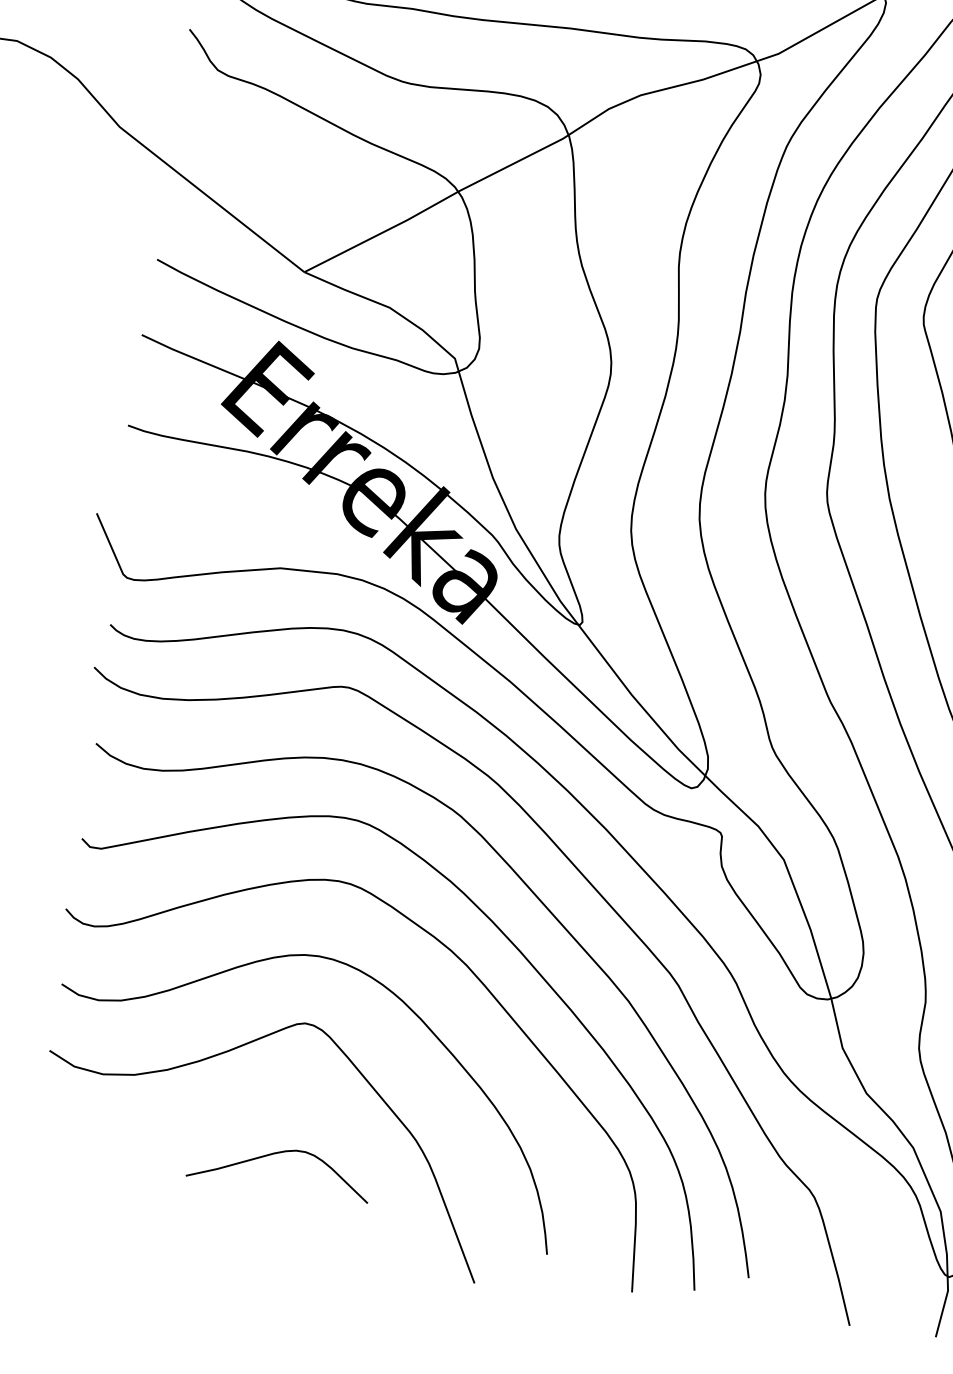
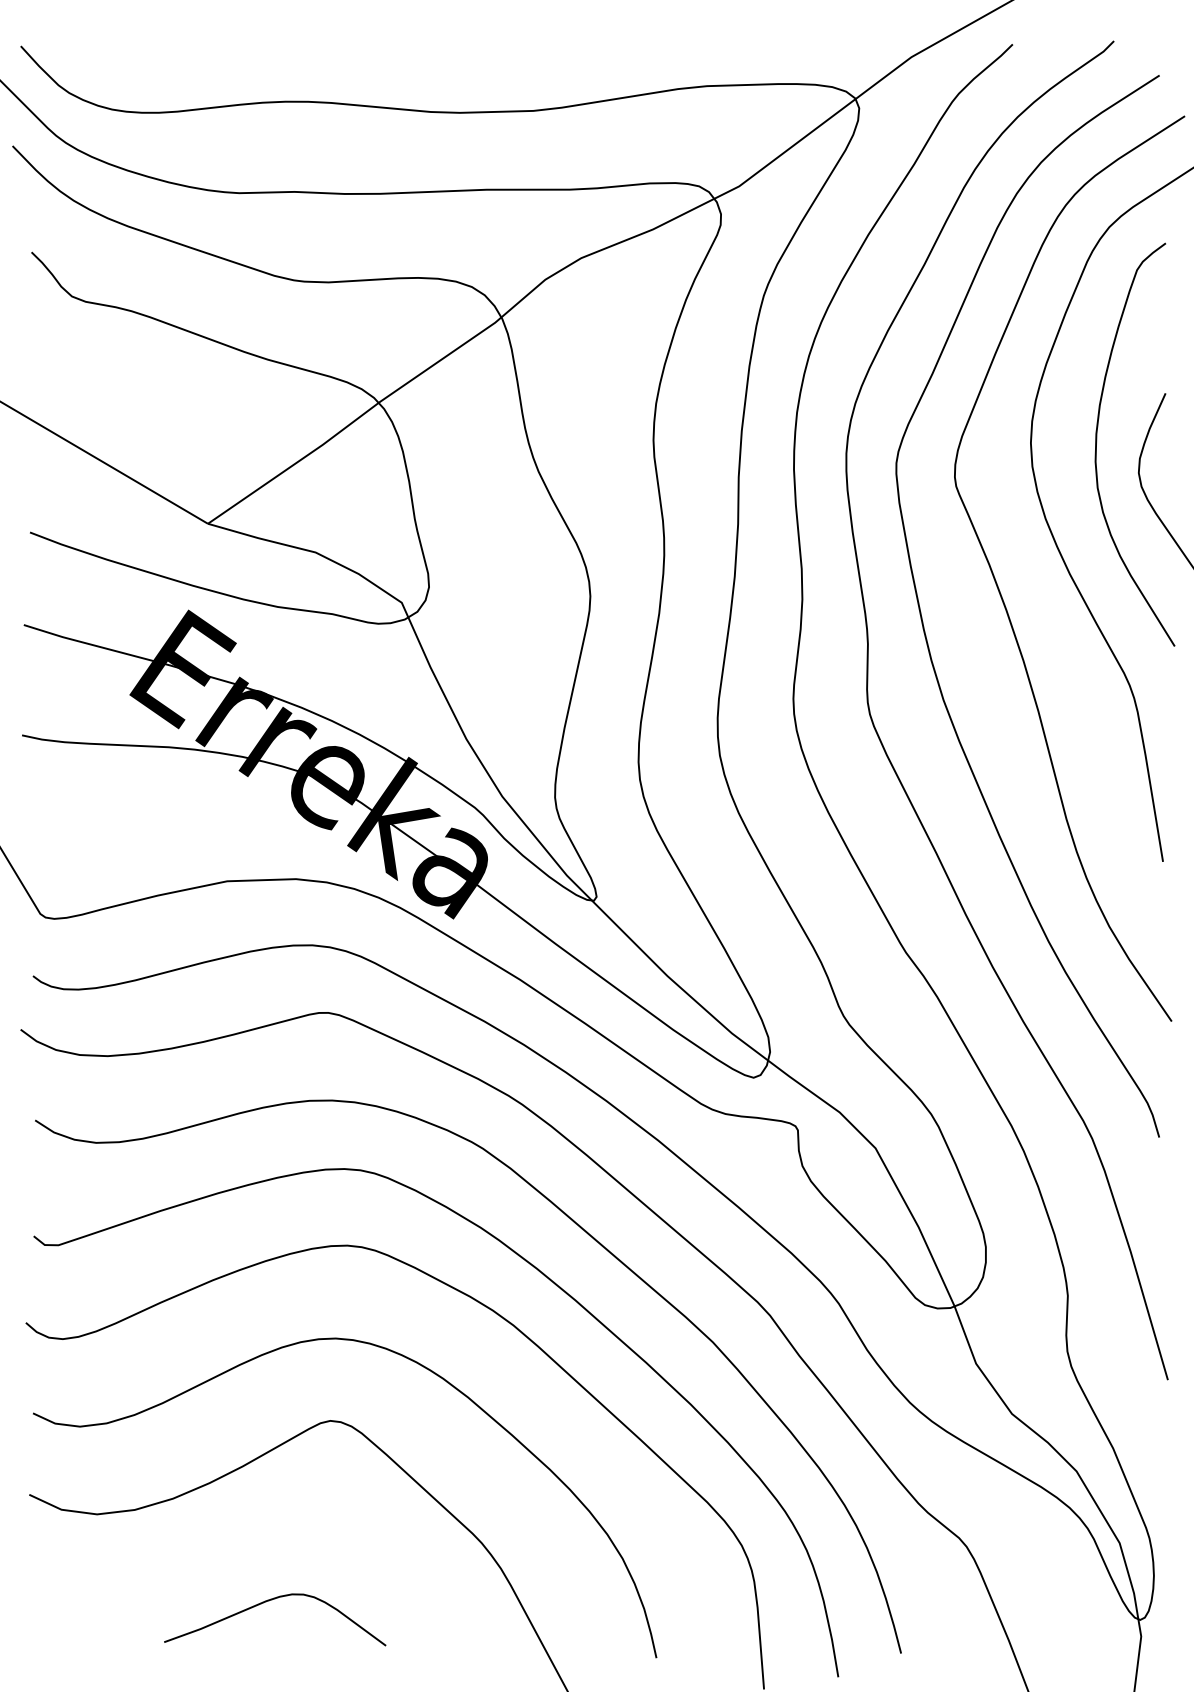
curve: (276, 1154) -> (269, 1601), moved

